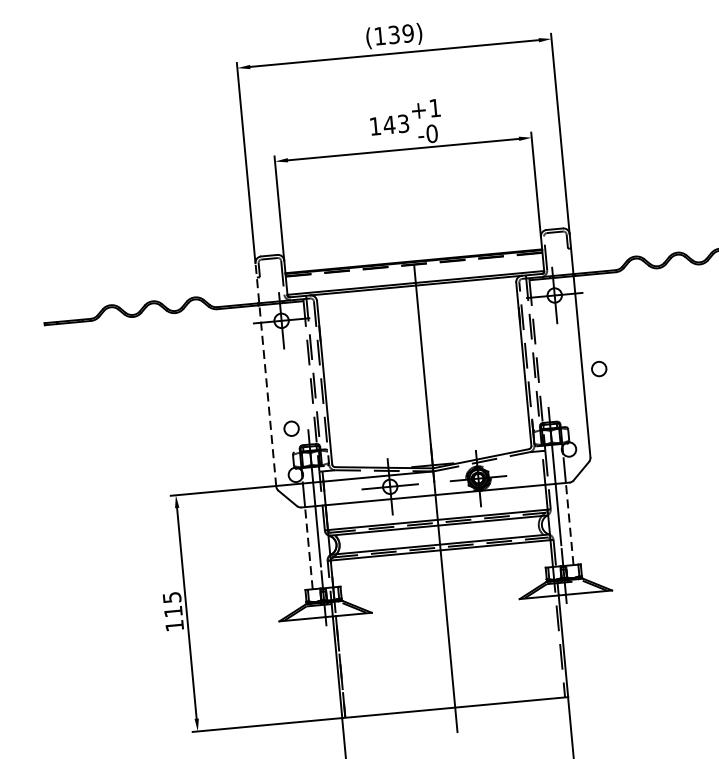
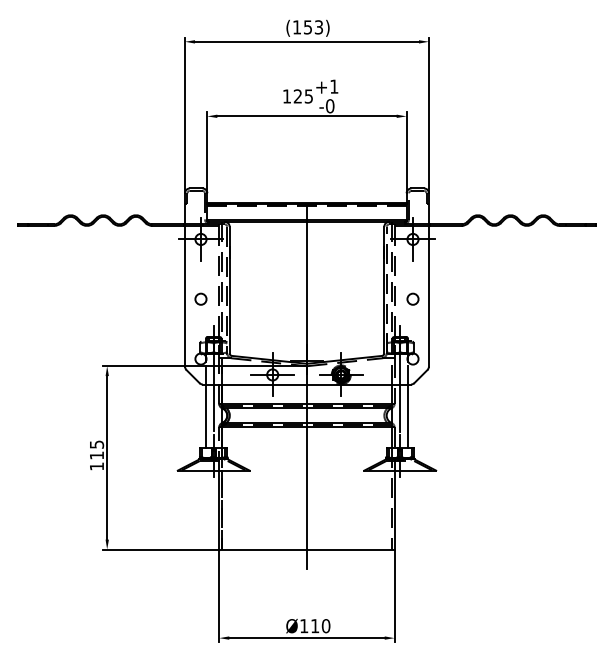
text: (401, 34) -> (313, 27), (139) -> (153)
text: (395, 124) -> (302, 96), 143 -> 125
circle: (598, 368) -> (412, 298), moved
line: (266, 374) -> (185, 279), dashed -> solid
circle: (290, 427) -> (200, 298), moved
line: (570, 524) -> (408, 416), dashed -> solid
line: (308, 548) -> (205, 416), dashed -> solid

